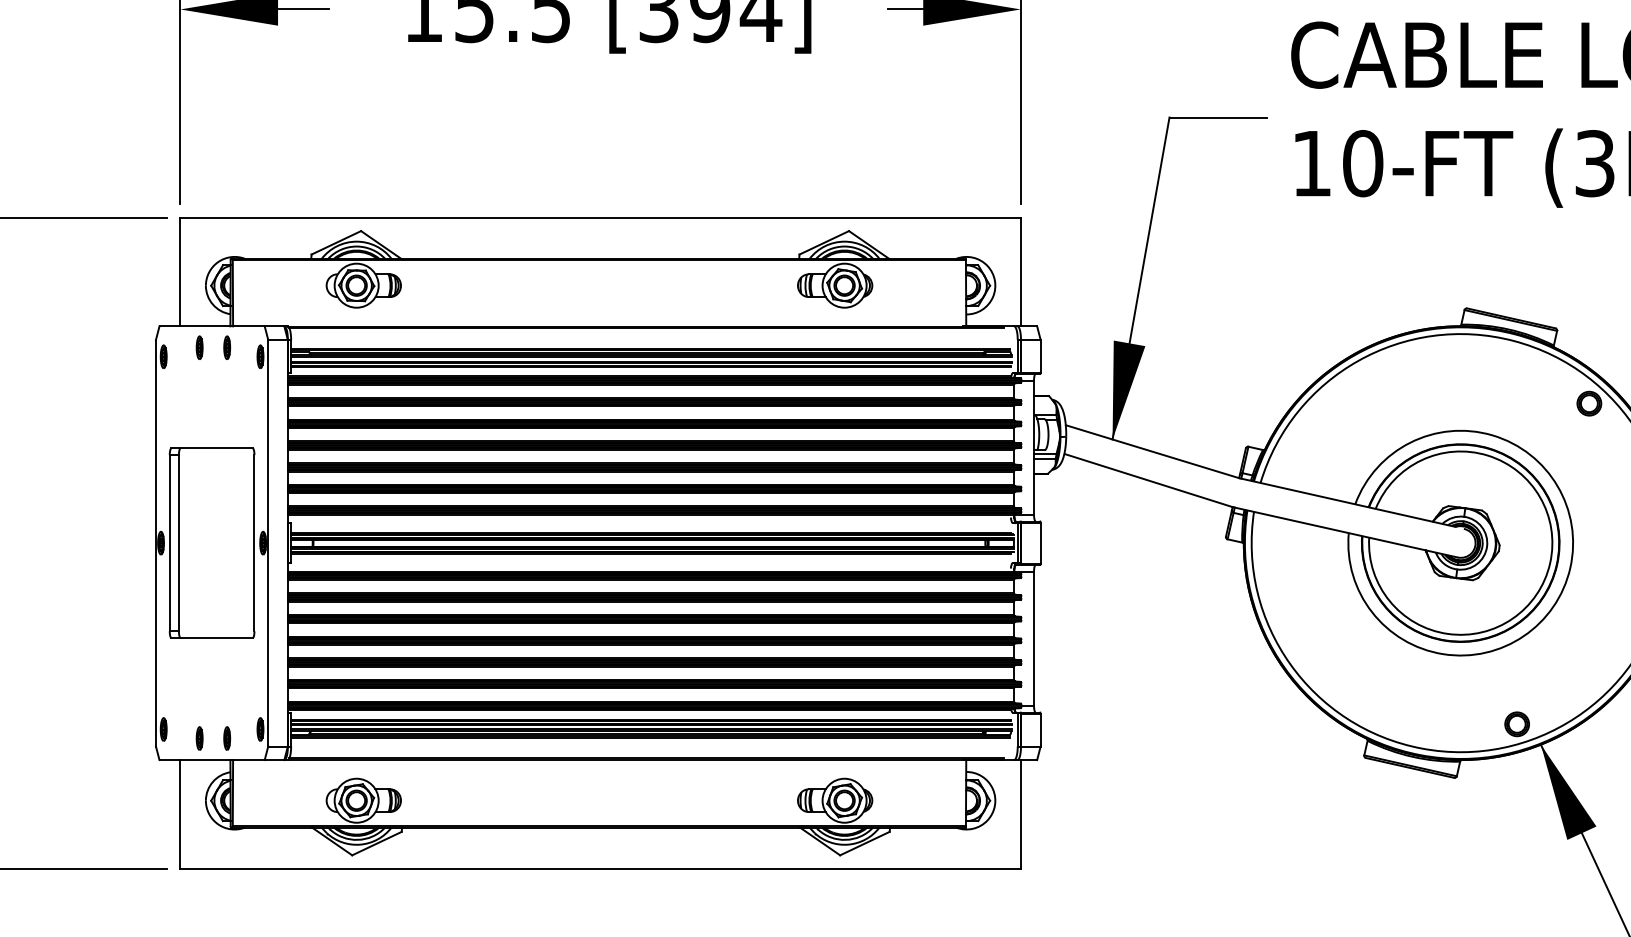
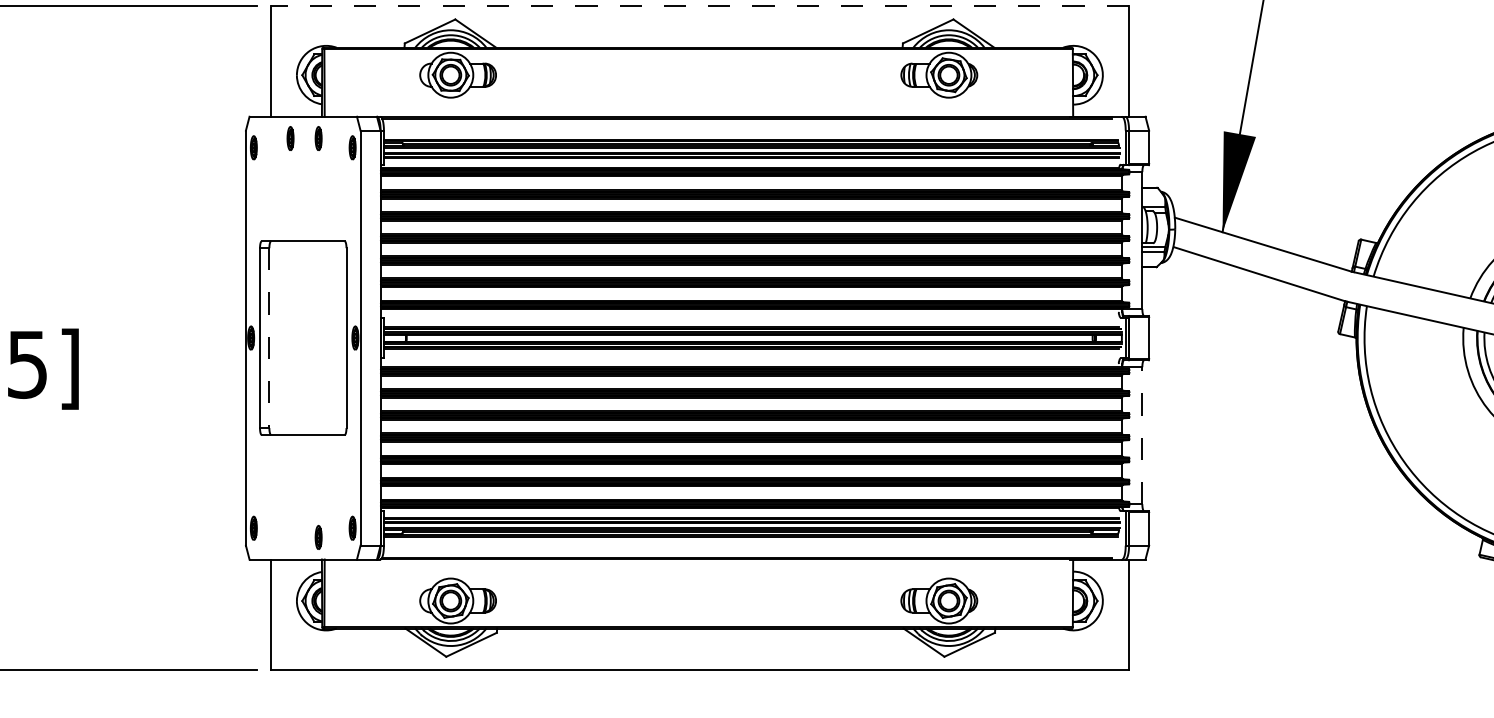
line: (600, 217) -> (699, 5), solid -> dashed
line: (178, 543) -> (268, 338), solid -> dashed
line: (1034, 638) -> (1142, 435), solid -> dashed
part: (199, 738) -> (290, 537), removed

